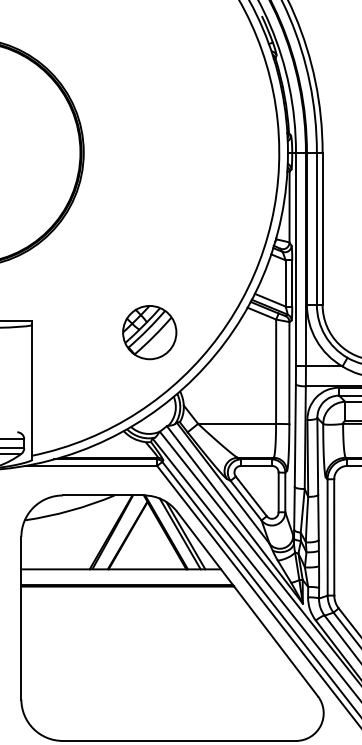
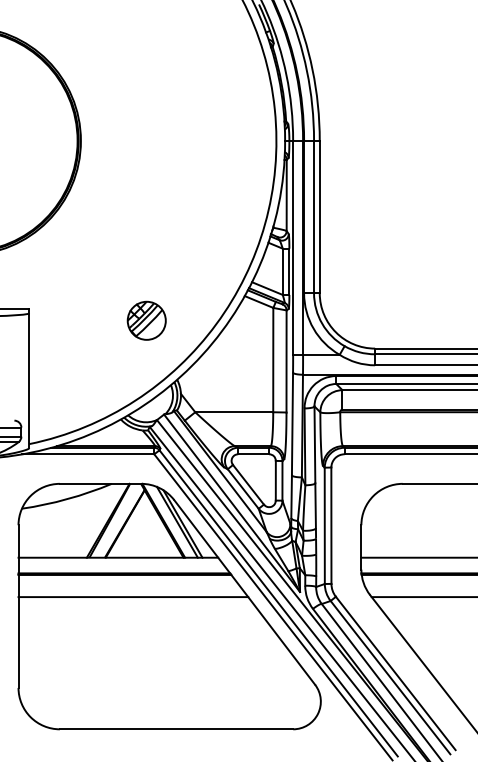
part: (149, 332) -> (146, 320), size x0.71
line: (136, 609) -> (133, 597), added

